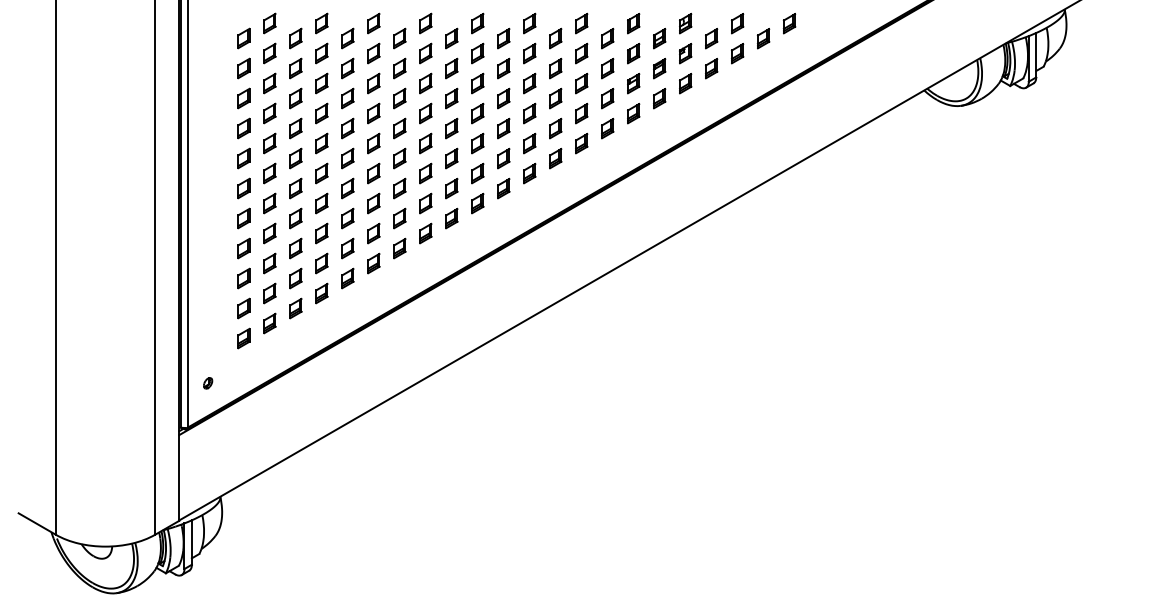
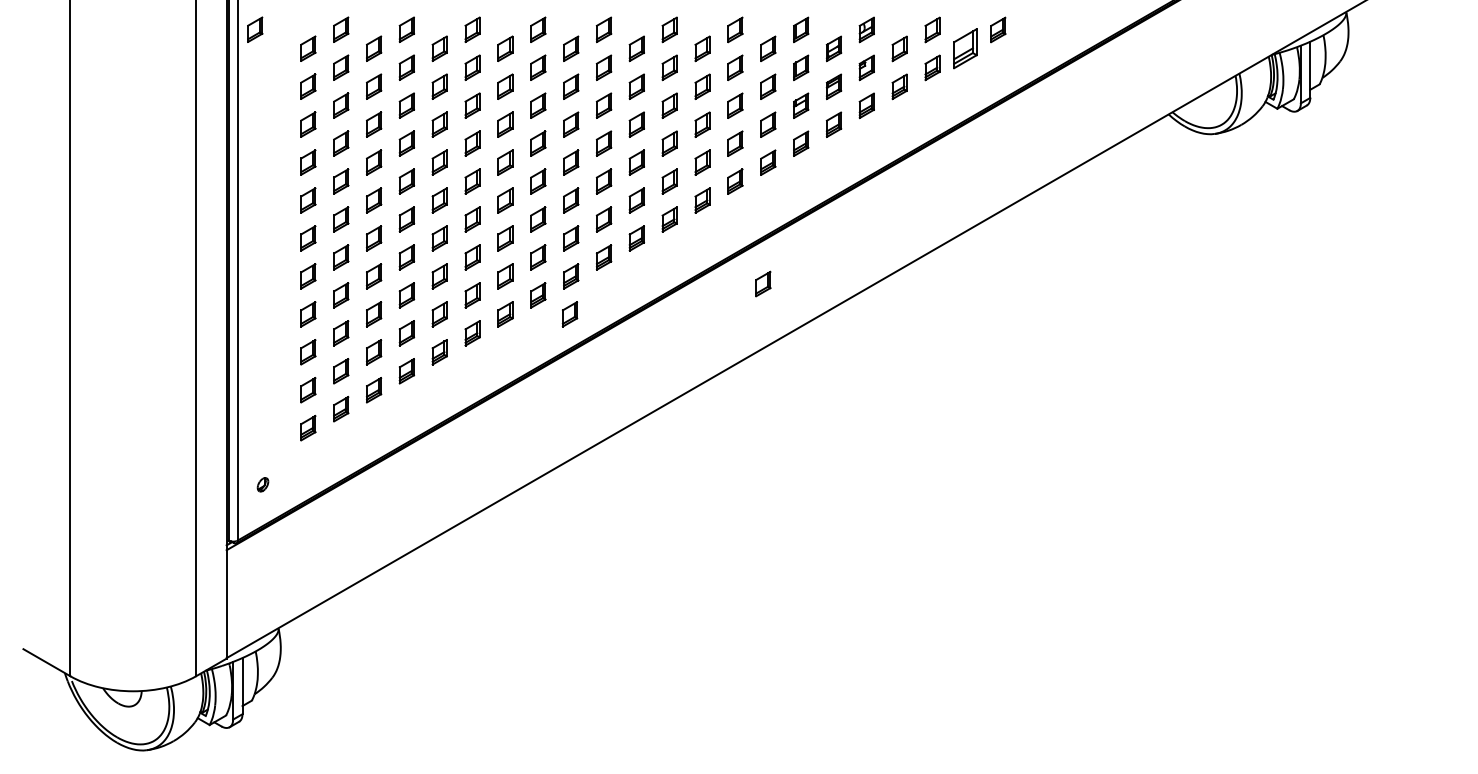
part: (201, 23) -> (254, 29), added
part: (763, 38) -> (965, 48), size x1.6
part: (603, 224) -> (763, 283), added
part: (450, 248) -> (569, 314), added

